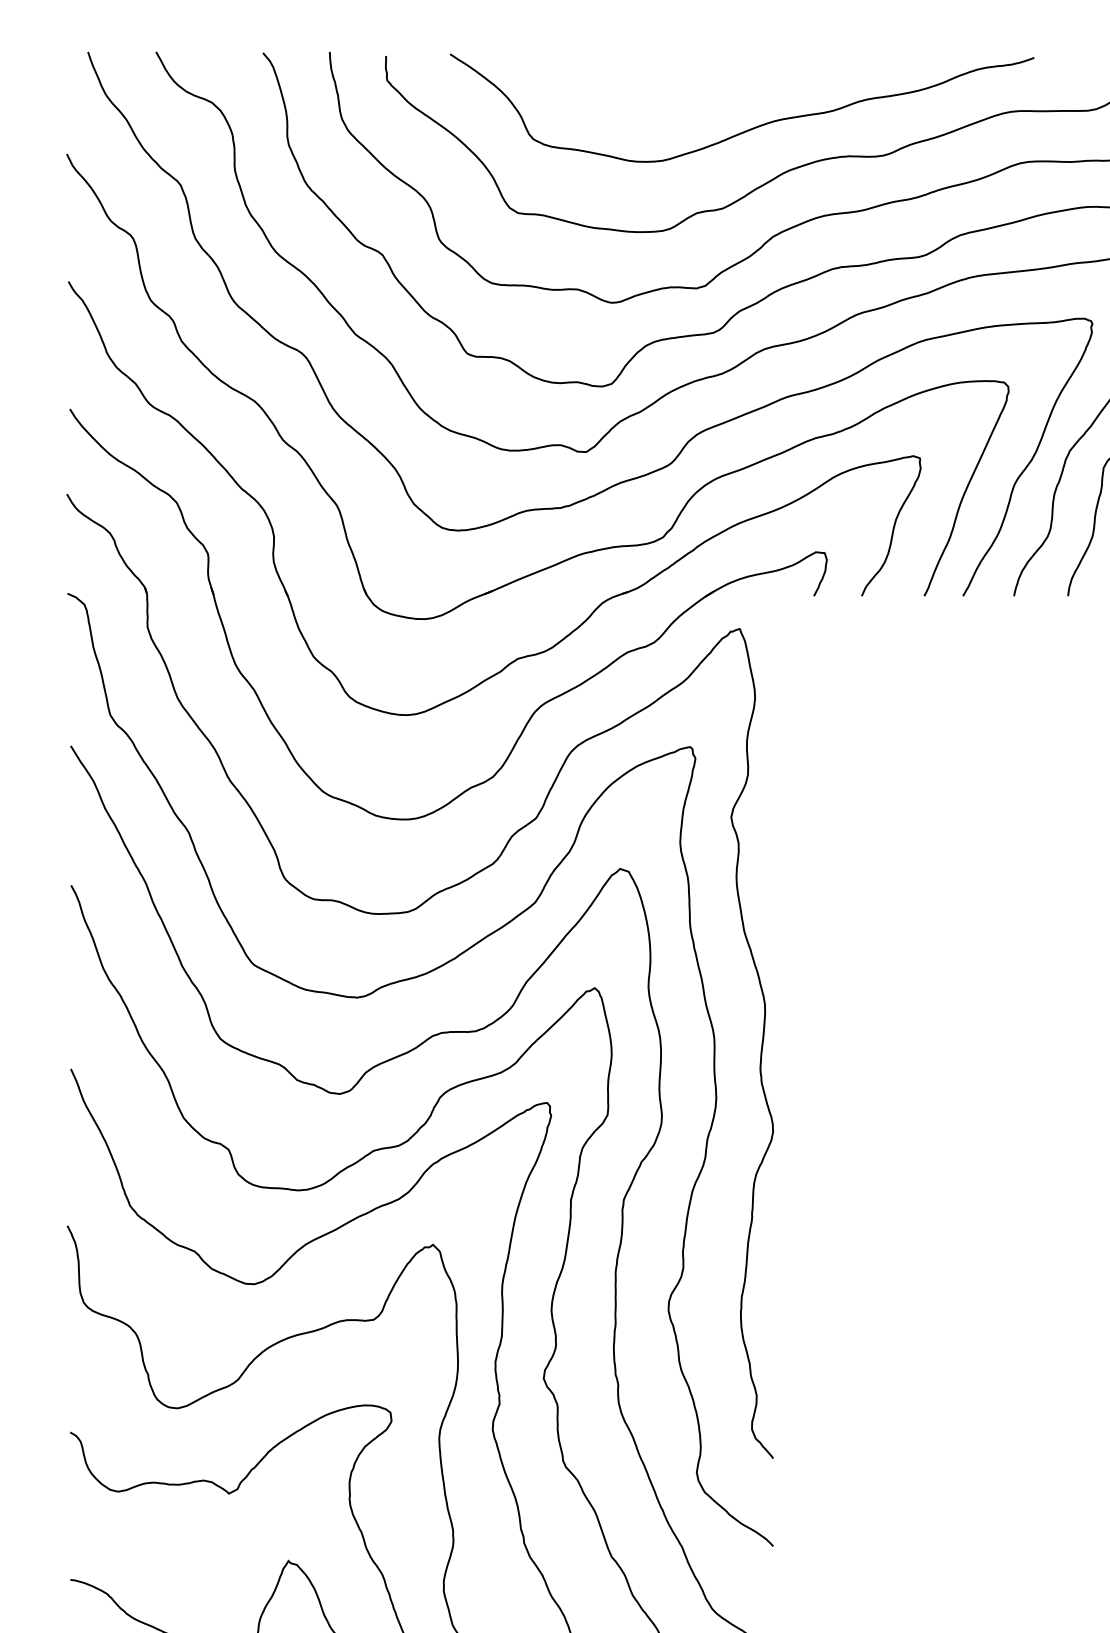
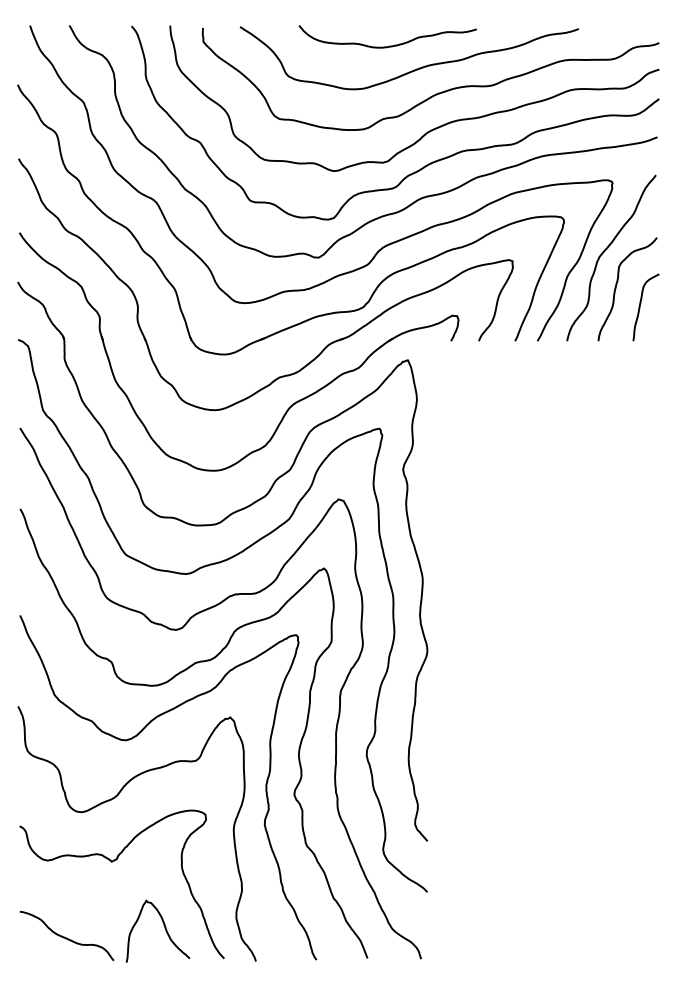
curve: (707, 86) -> (389, 45), added

